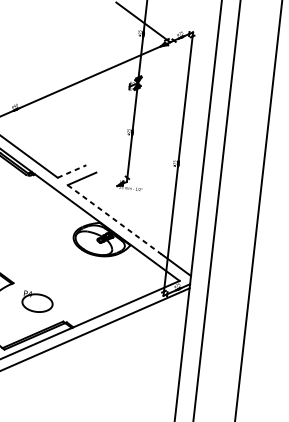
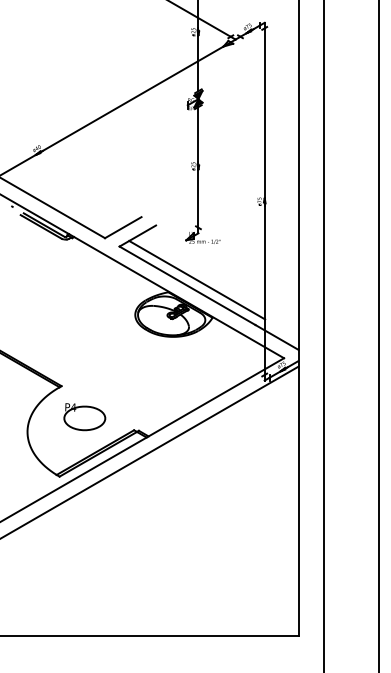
line: (72, 171) -> (123, 227), dashed -> solid
line: (122, 215) -> (197, 279), added
line: (114, 220) -> (187, 286), dashed -> solid
part: (37, 302) -> (84, 417), moved

